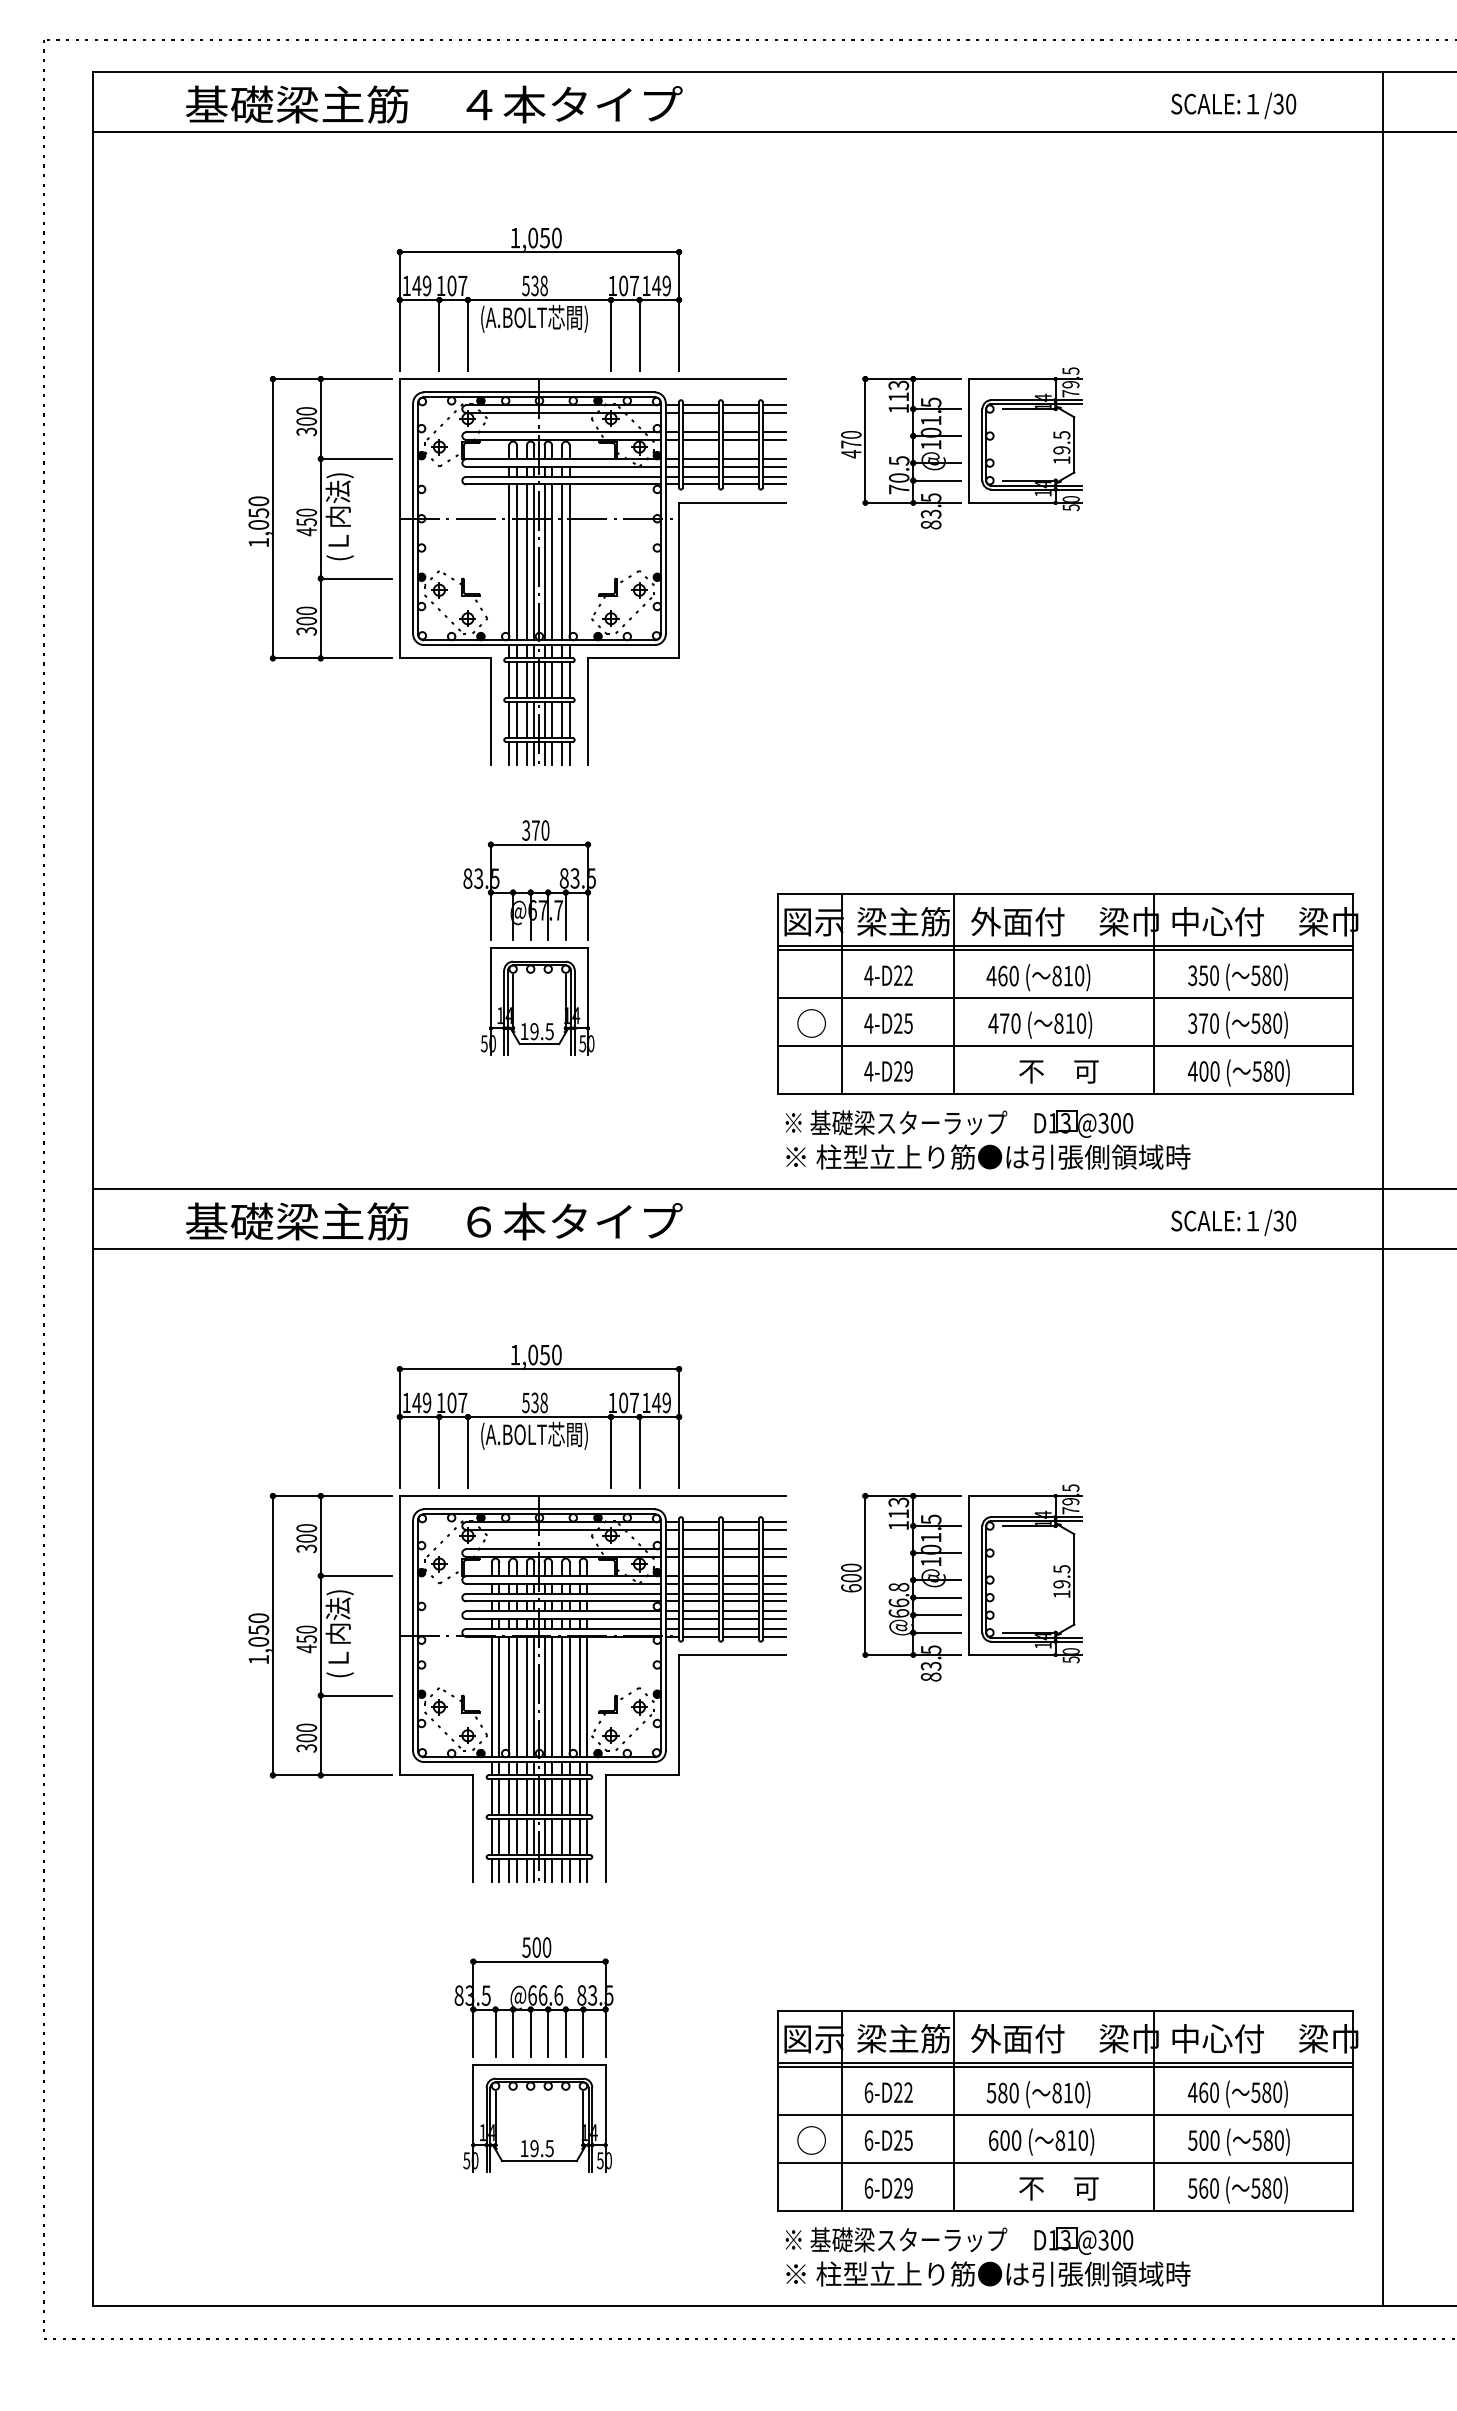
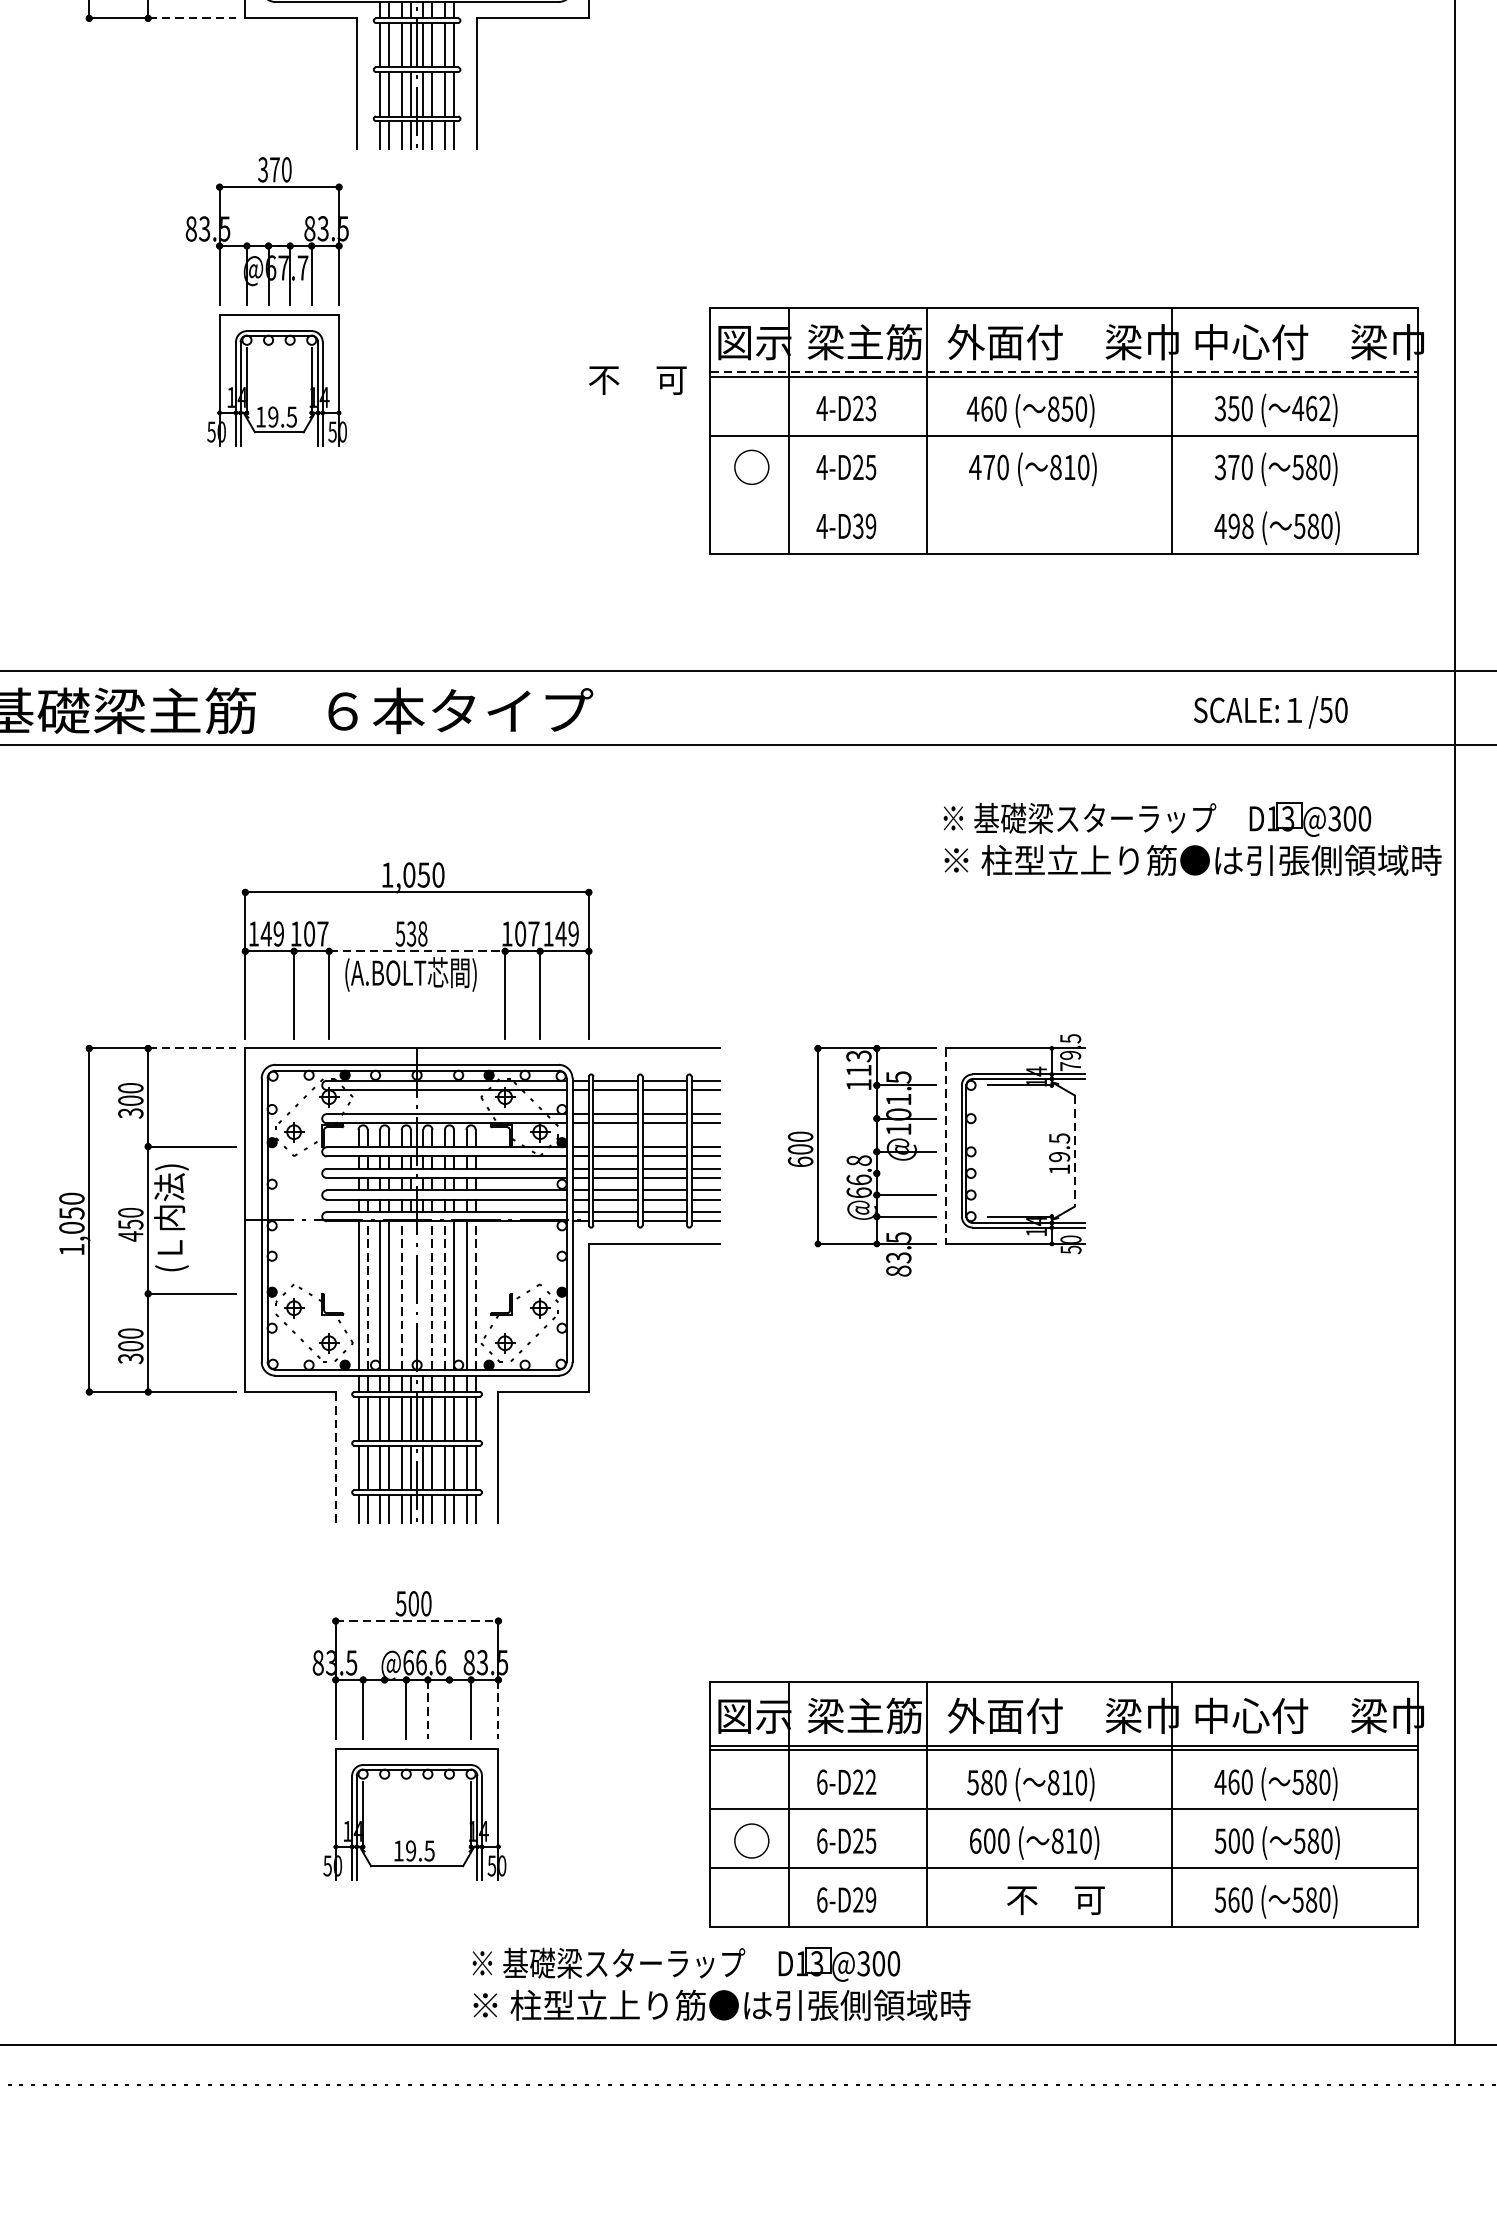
line: (356, 658) -> (192, 18), solid -> dashed
part: (529, 937) -> (267, 301), moved
line: (1065, 945) -> (1064, 371), solid -> dashed
text: (1266, 975) -> (1311, 408), 580) -> 462)
text: (908, 976) -> (870, 409), 4-D22 -> 4-D23
text: (1067, 976) -> (1066, 409), 810) -> 850)
line: (1065, 1045) -> (1064, 494), removed
text: (898, 1071) -> (858, 526), 4-D29 -> 4-D39
text: (1058, 1071) -> (637, 380), moved
text: (1209, 1071) -> (1241, 526), 400 -> 498
part: (987, 1139) -> (1191, 838), moved
text: (1278, 1220) -> (1325, 709), /30 -> /50
line: (539, 1417) -> (417, 951), solid -> dashed
line: (356, 1496) -> (192, 1049), solid -> dashed
line: (969, 1576) -> (945, 1147), solid -> dashed
line: (1074, 1579) -> (1075, 1151), solid -> dashed
line: (937, 1597) -> (906, 1173), removed
line: (499, 1696) -> (367, 1295), solid -> dashed
line: (526, 1696) -> (401, 1295), solid -> dashed
line: (534, 1696) -> (410, 1295), removed
line: (544, 1696) -> (423, 1295), removed
line: (551, 1696) -> (431, 1295), solid -> dashed
line: (562, 1696) -> (445, 1295), solid -> dashed
line: (587, 1696) -> (476, 1295), solid -> dashed
line: (473, 1828) -> (335, 1457), solid -> dashed
line: (539, 1961) -> (417, 1620), solid -> dashed
line: (513, 2033) -> (385, 1709), removed
line: (548, 2033) -> (428, 1709), solid -> dashed
line: (565, 2033) -> (449, 1709), removed
line: (605, 2033) -> (498, 1709), solid -> dashed
part: (987, 2256) -> (720, 1983), moved

